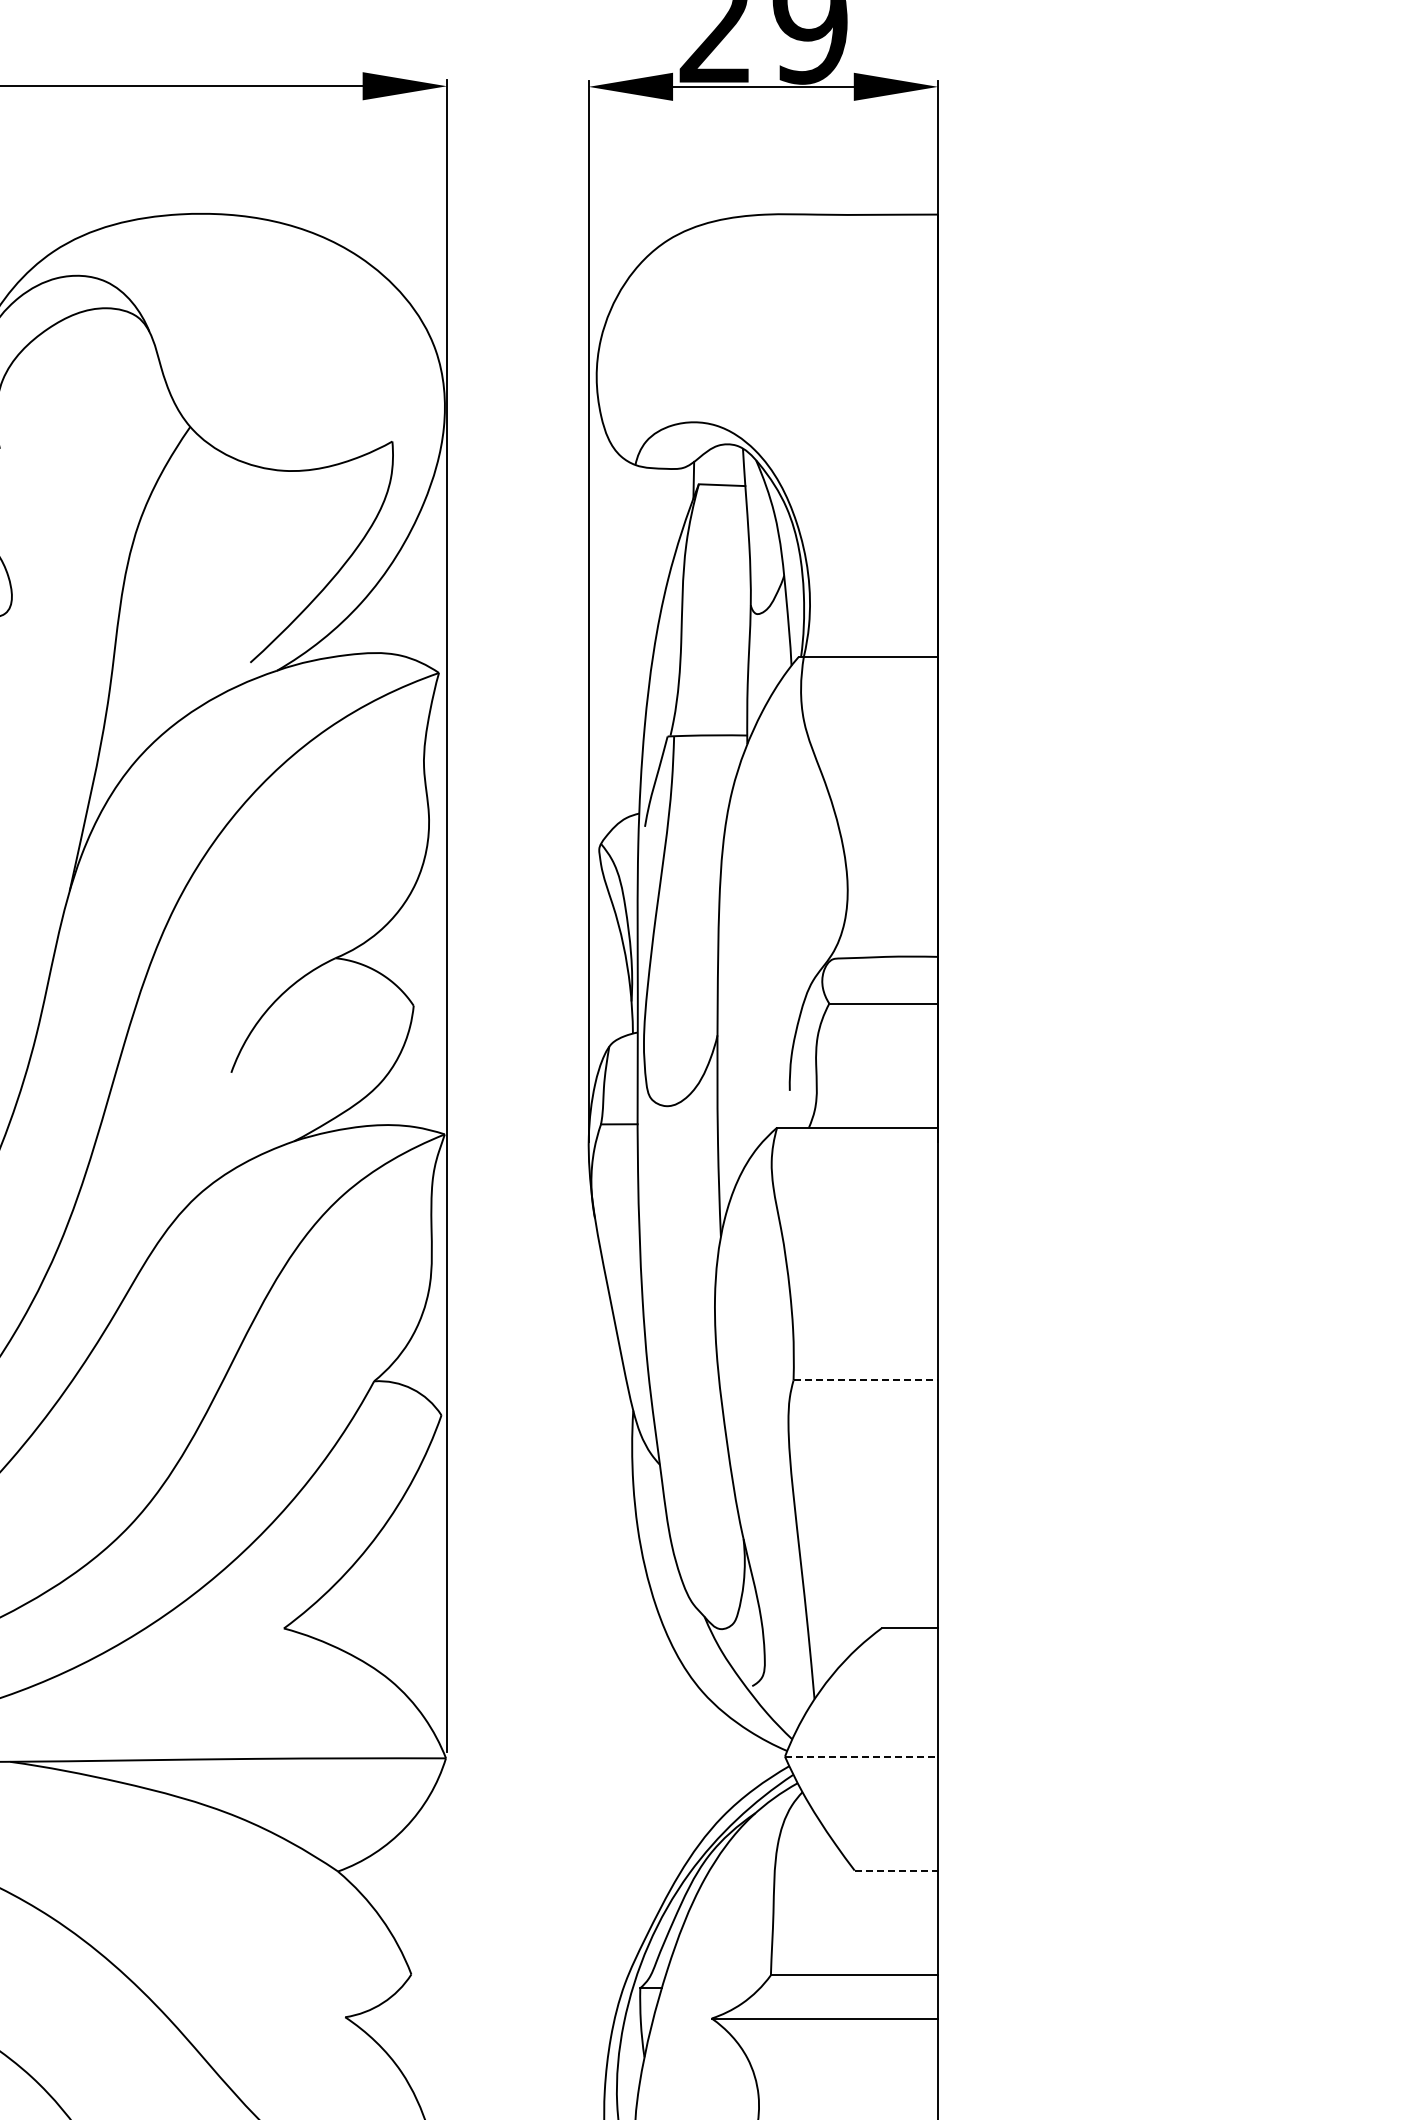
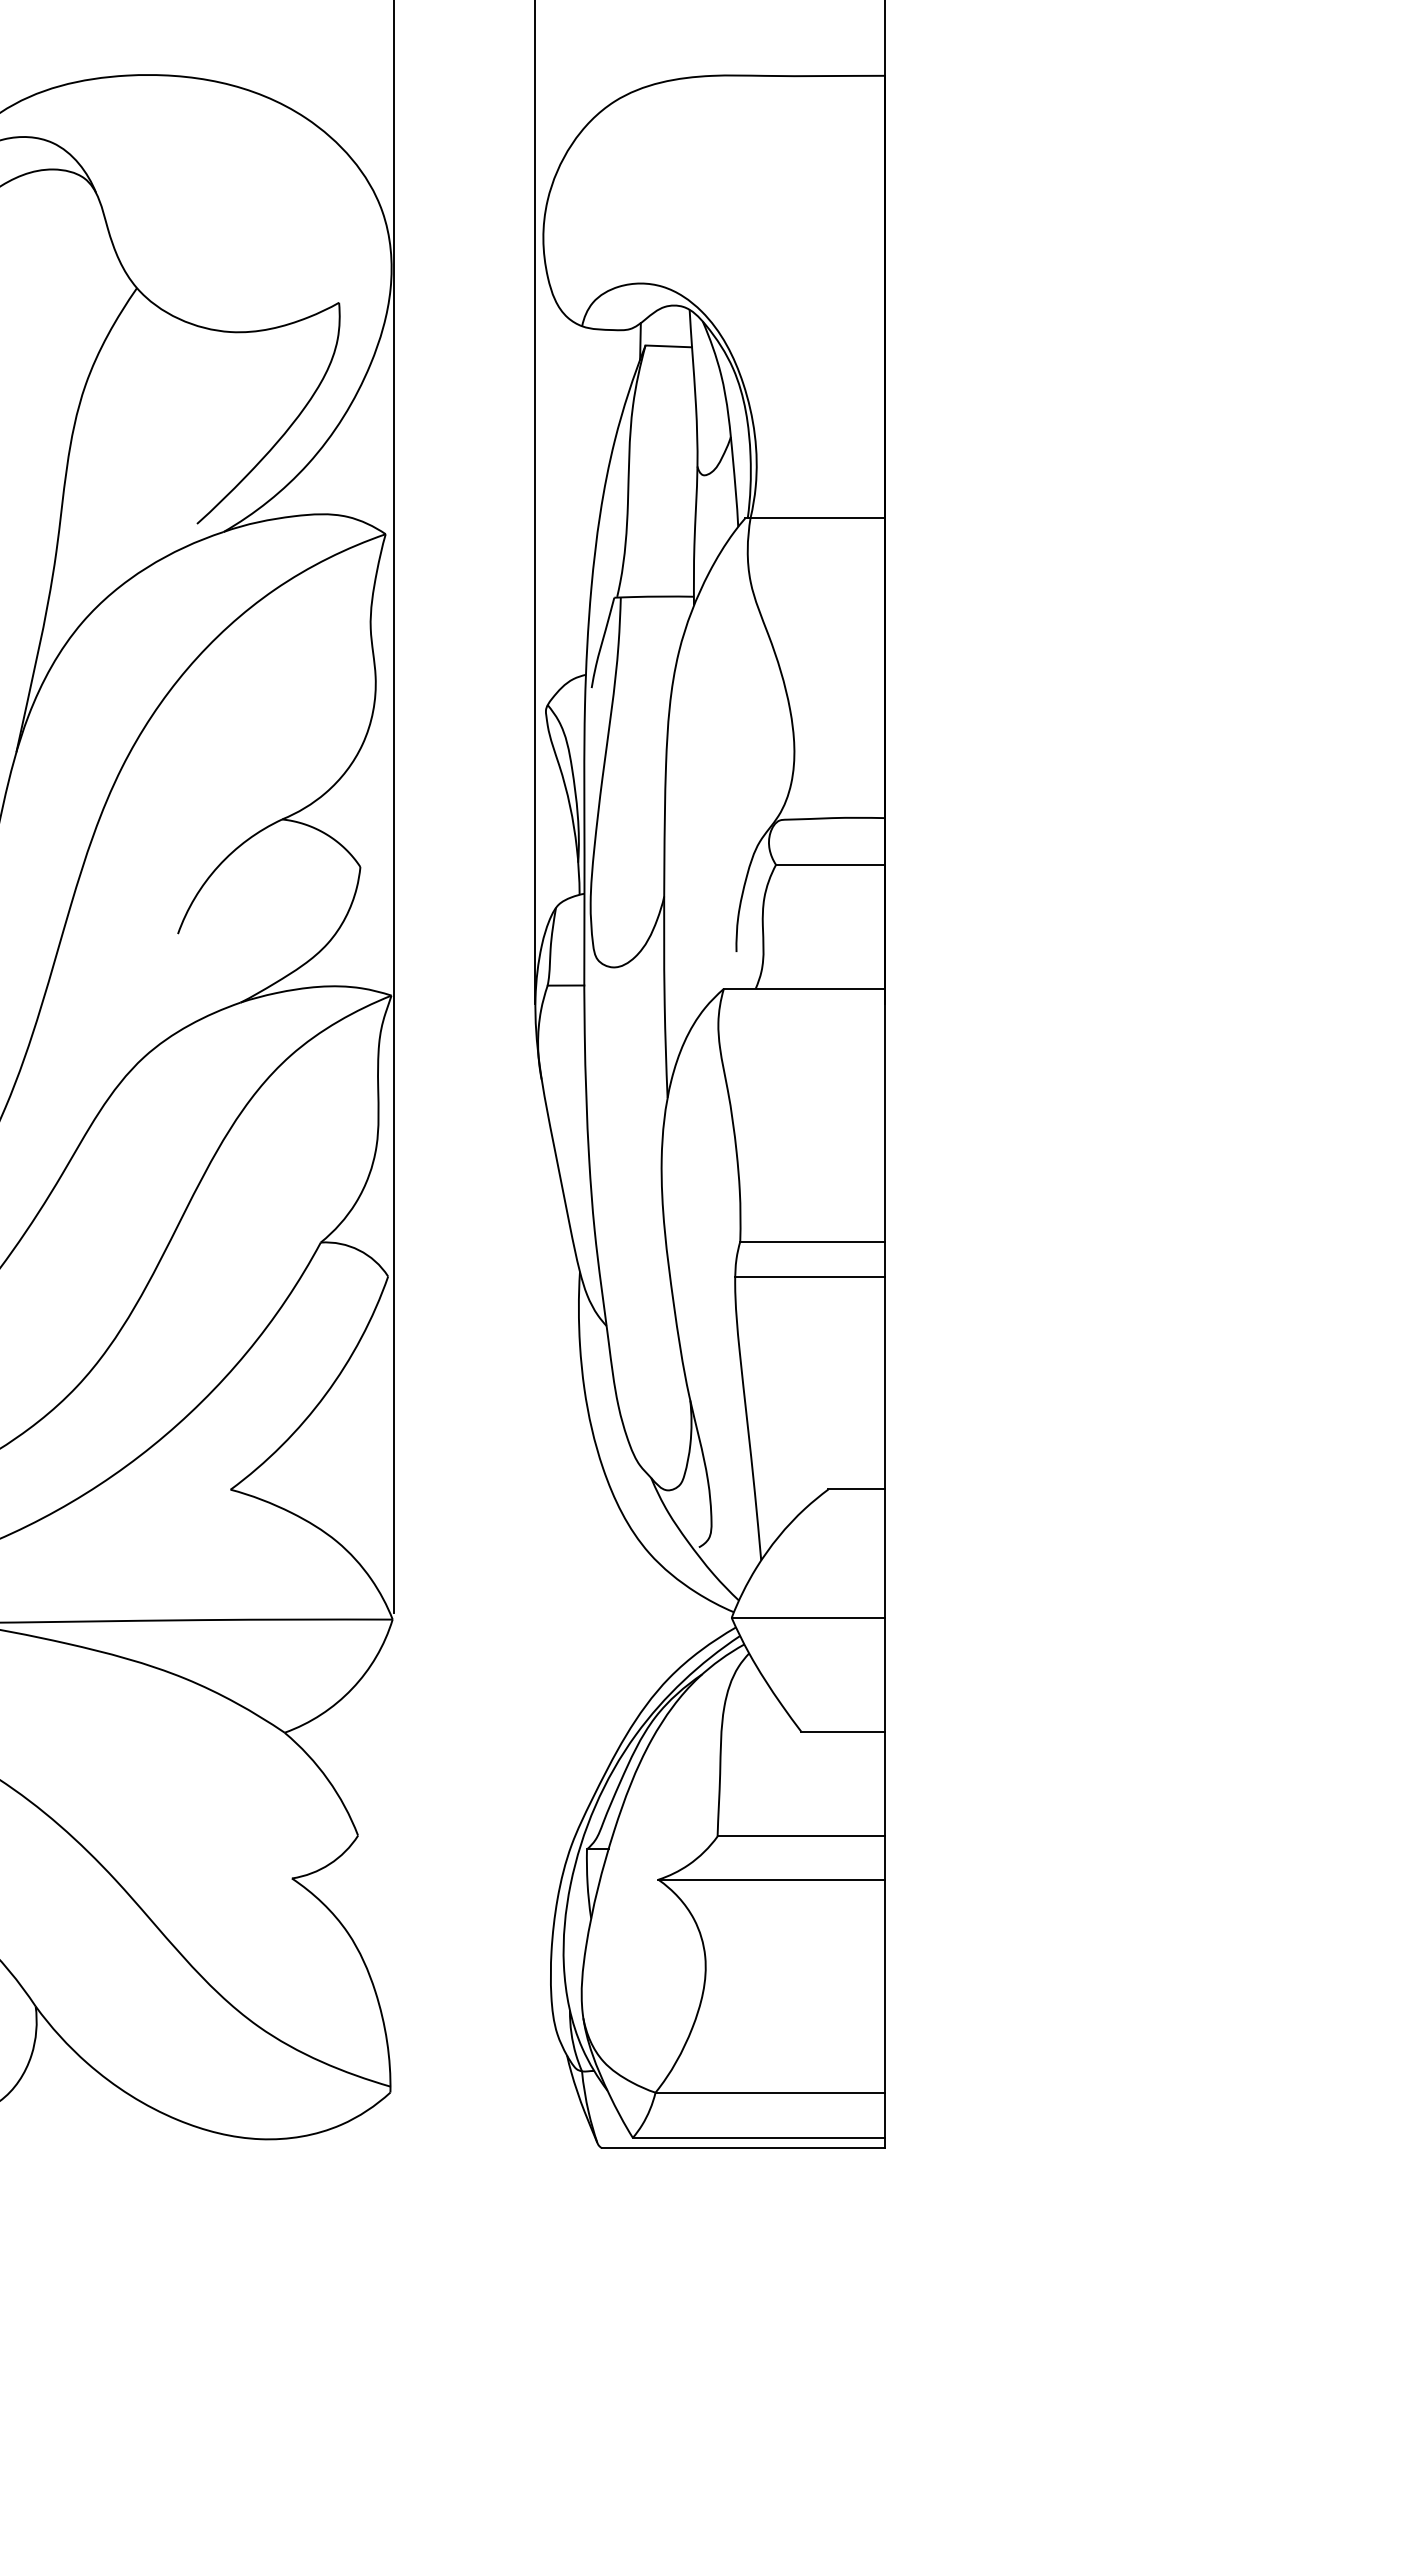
line: (866, 1380) -> (813, 1241), dashed -> solid
line: (862, 1415) -> (809, 1276), added
line: (861, 1756) -> (808, 1617), dashed -> solid
line: (896, 1870) -> (843, 1731), dashed -> solid

